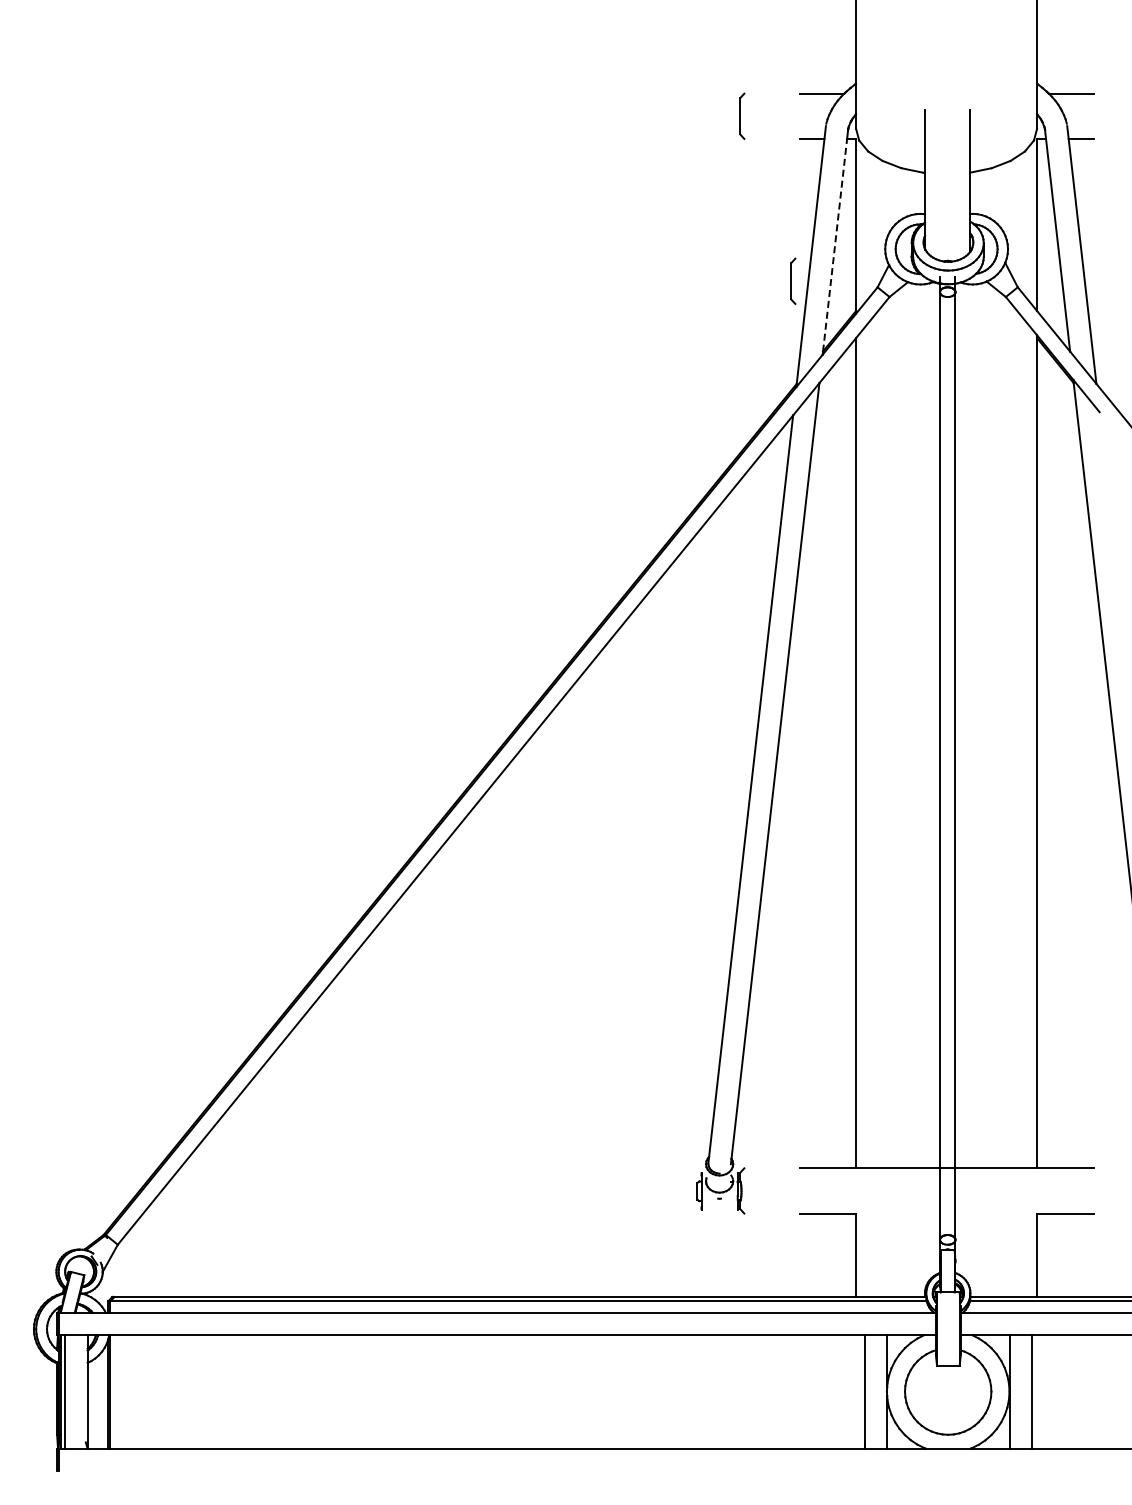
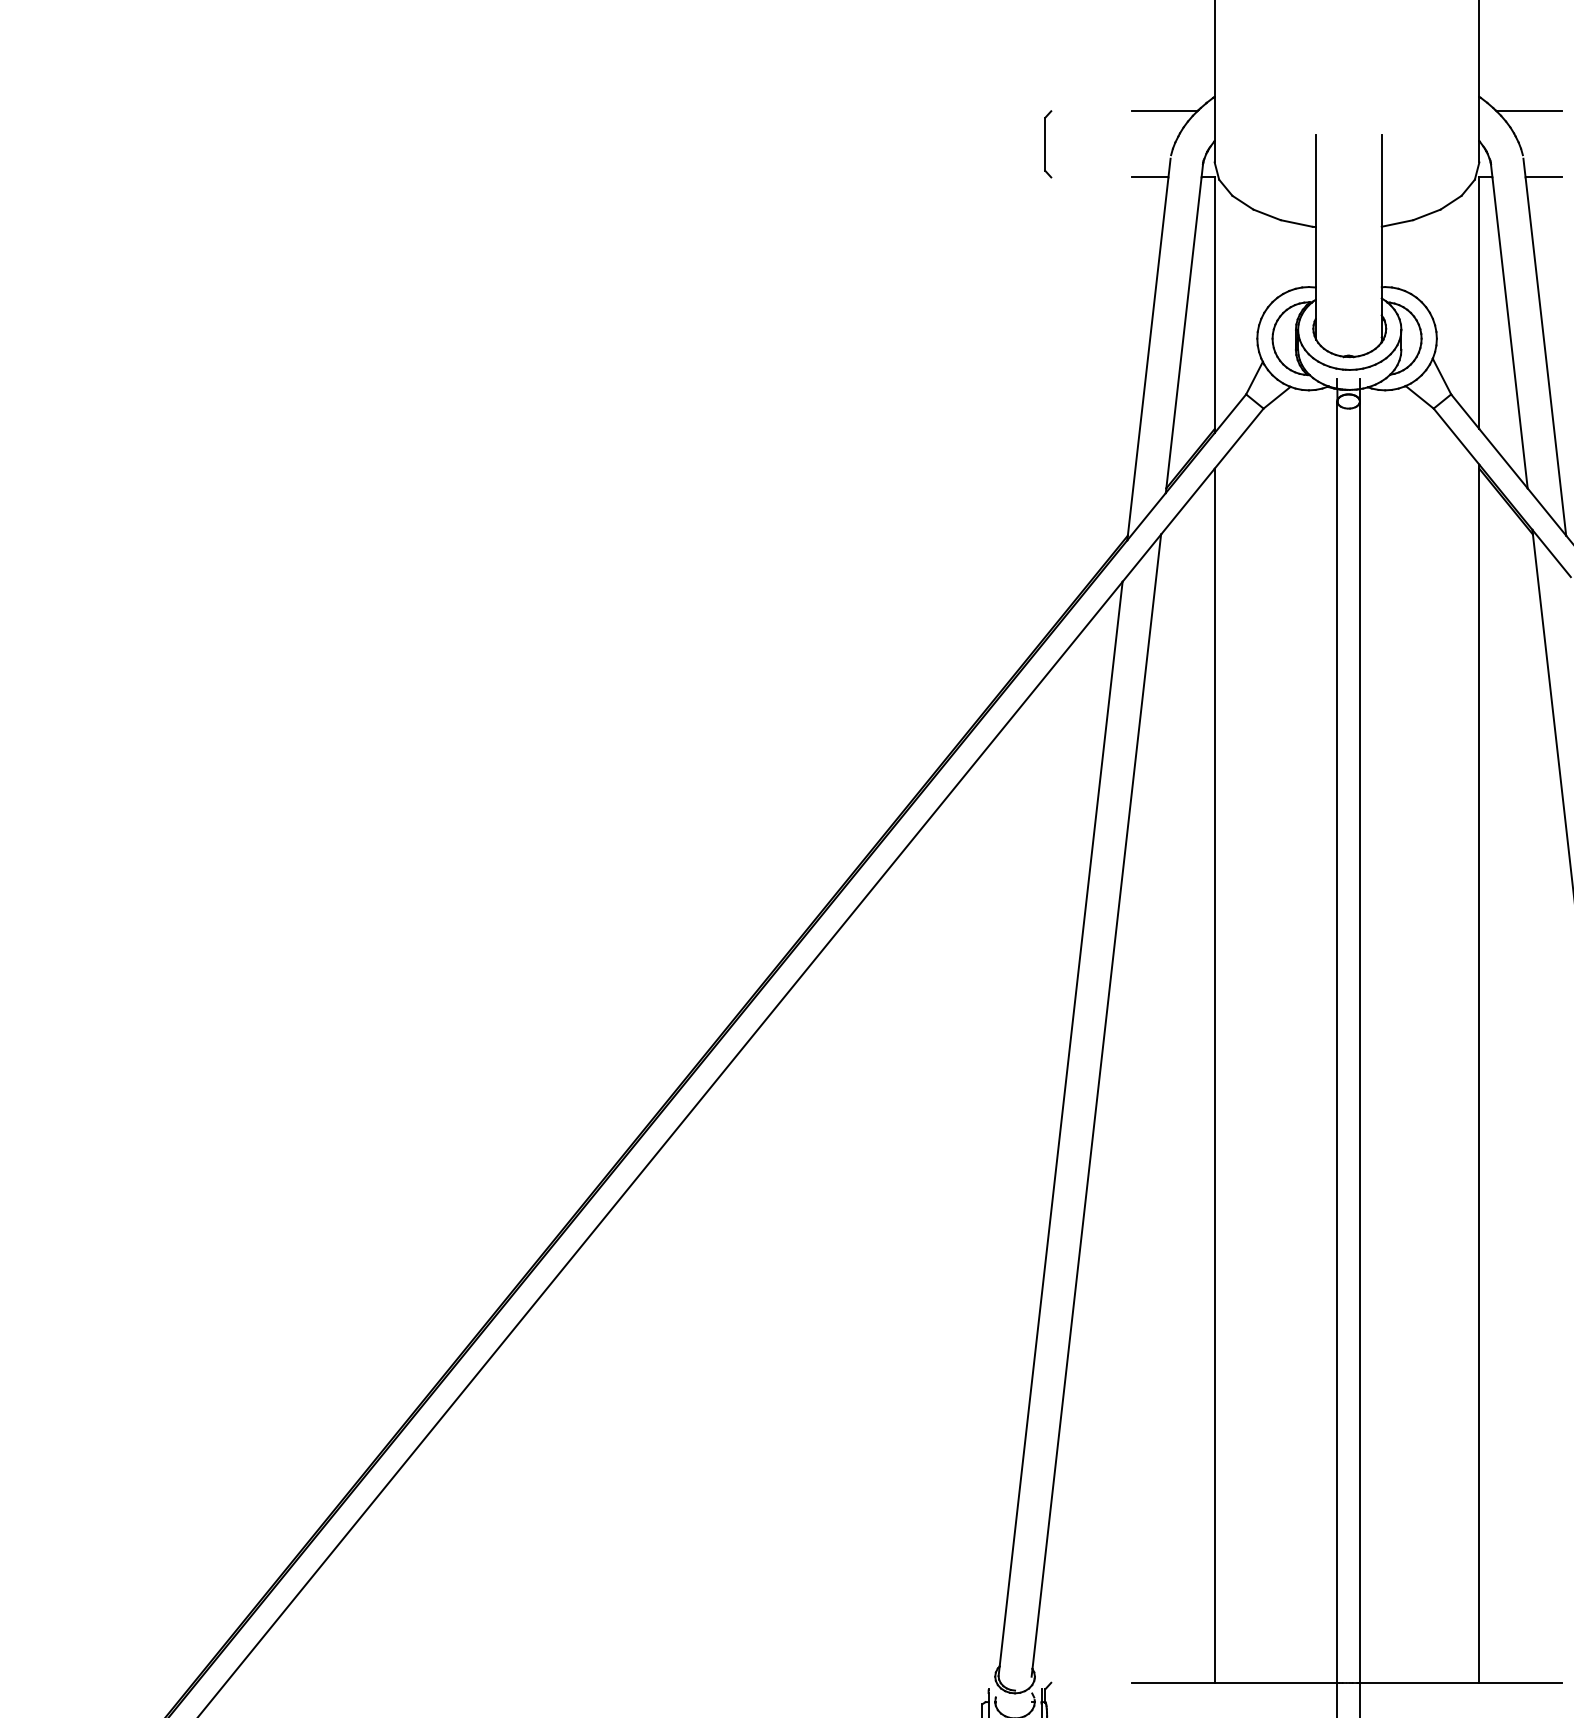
line: (835, 244) -> (1184, 331), dashed -> solid
part: (793, 280) -> (1123, 384), removed

